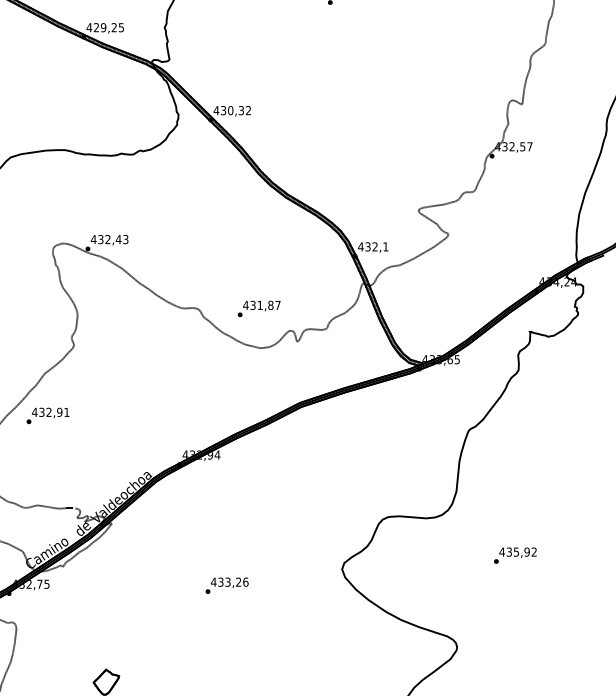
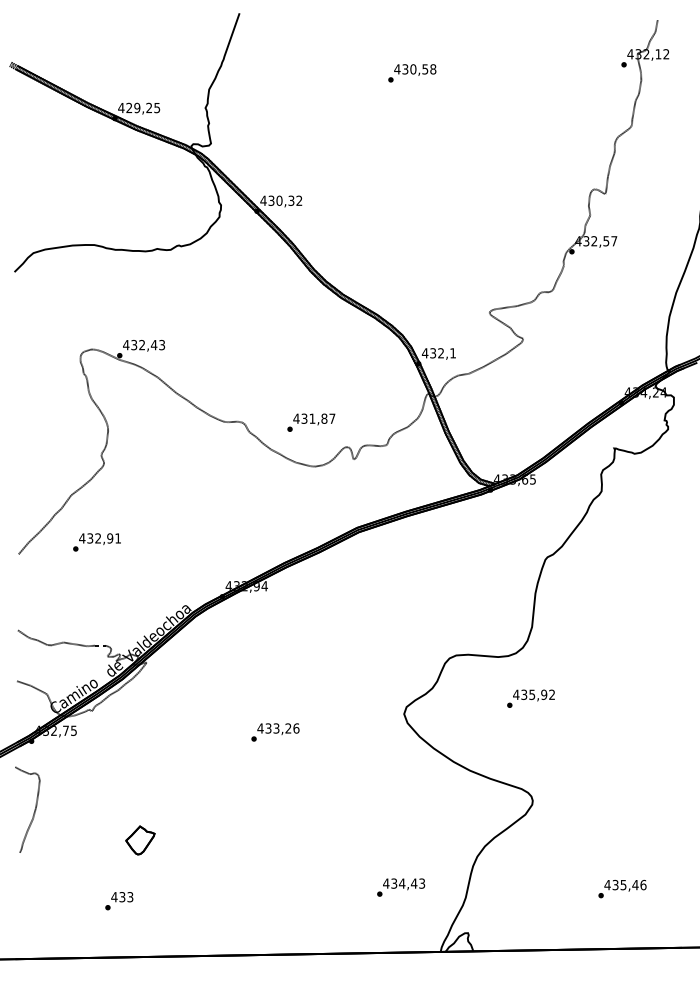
text: (47, 415) -> (96, 542), moved
text: (514, 555) -> (530, 698), moved

